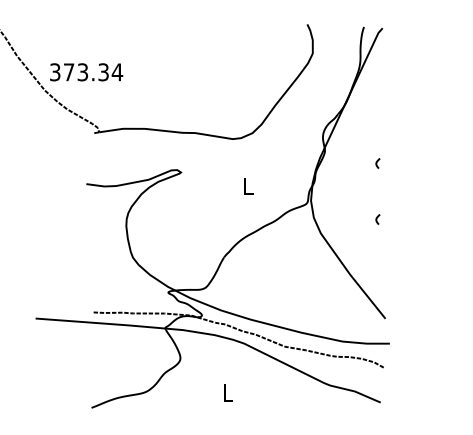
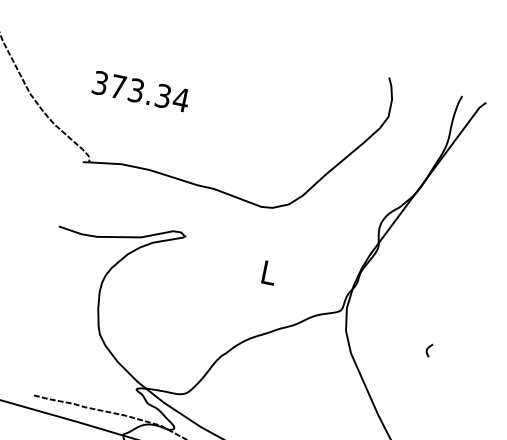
text: (86, 72) -> (140, 91), moved
curve: (377, 163) -> (443, 277), removed

